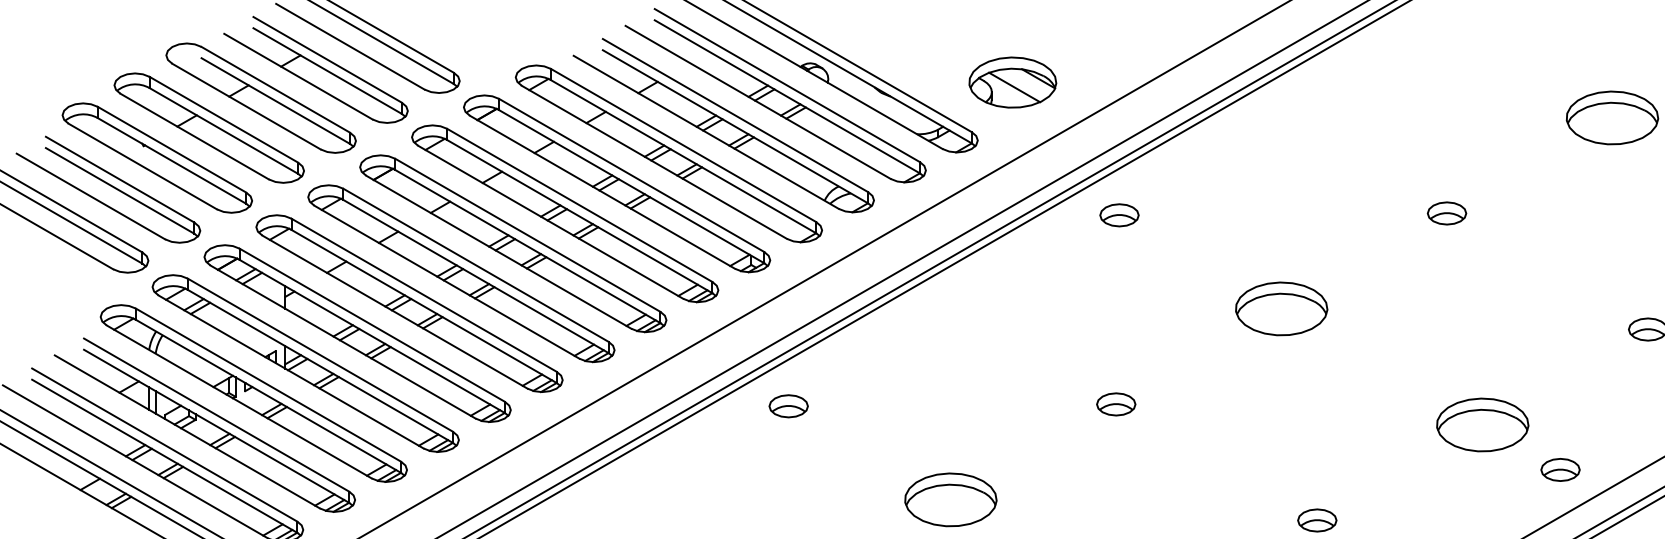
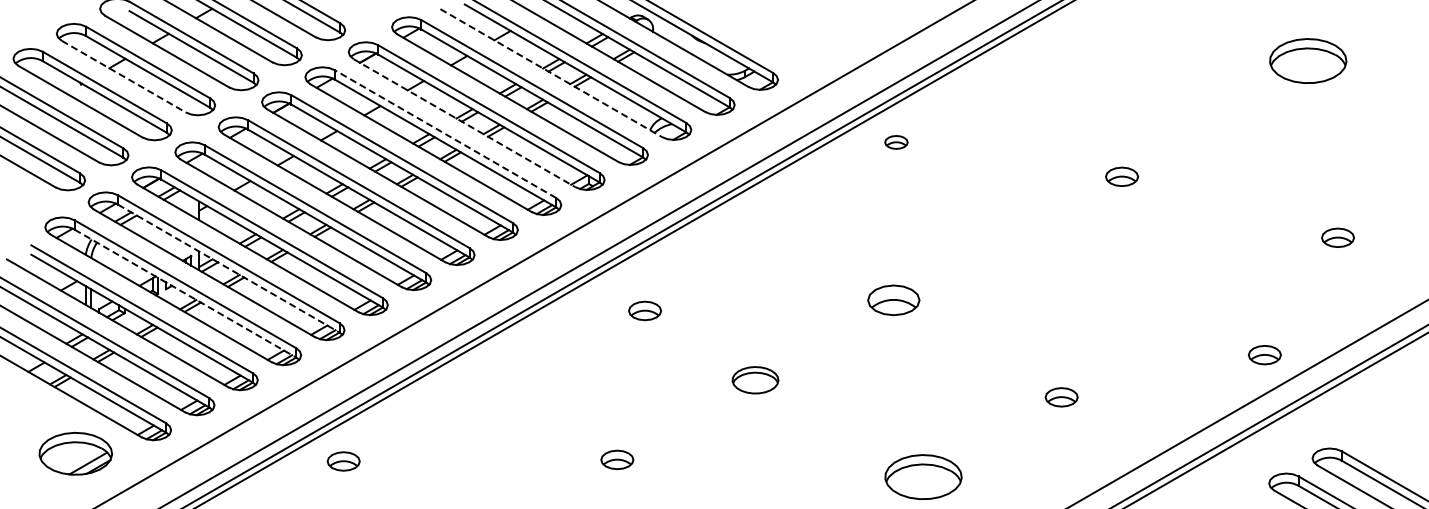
part: (1013, 82) -> (807, 31), removed
line: (706, 132) -> (551, 73), solid -> dashed
line: (194, 136) -> (123, 76), solid -> dashed
line: (602, 192) -> (464, 123), solid -> dashed
line: (579, 205) -> (445, 134), solid -> dashed
part: (1446, 213) -> (1121, 176), moved
part: (1119, 215) -> (896, 142), size x0.7
part: (1281, 308) -> (1031, 220), removed
line: (320, 366) -> (228, 268), solid -> dashed
line: (268, 396) -> (185, 293), solid -> dashed
part: (1116, 404) -> (893, 300), size x1.6
part: (788, 405) -> (644, 310), moved
part: (1482, 424) -> (1199, 317), removed
part: (950, 500) -> (755, 380), size x0.6

